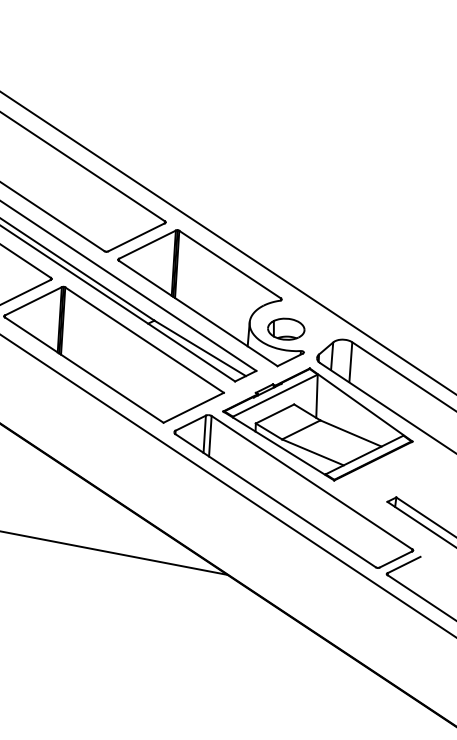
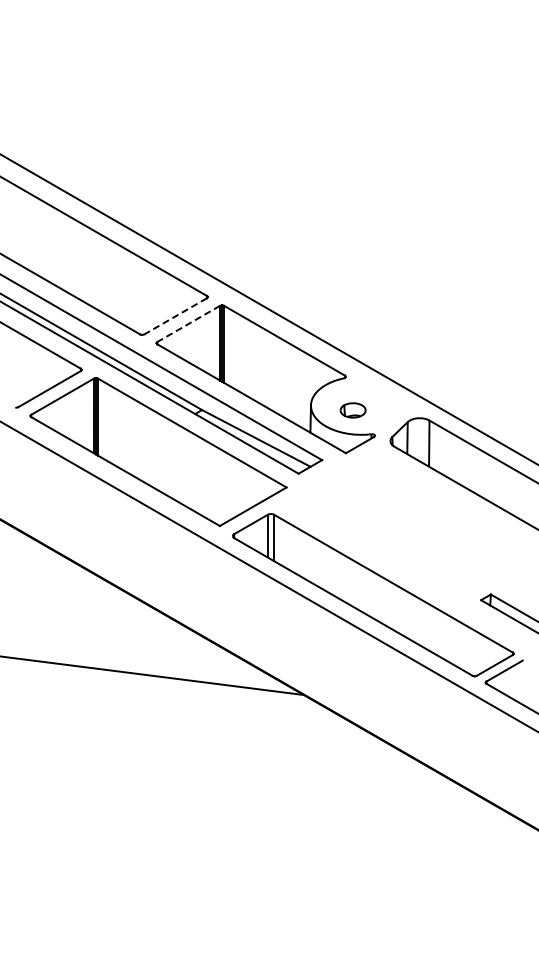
line: (136, 237) -> (175, 316), solid -> dashed
line: (147, 245) -> (188, 324), solid -> dashed
part: (285, 329) -> (352, 410), size x0.6
part: (318, 424) -> (396, 516), removed

